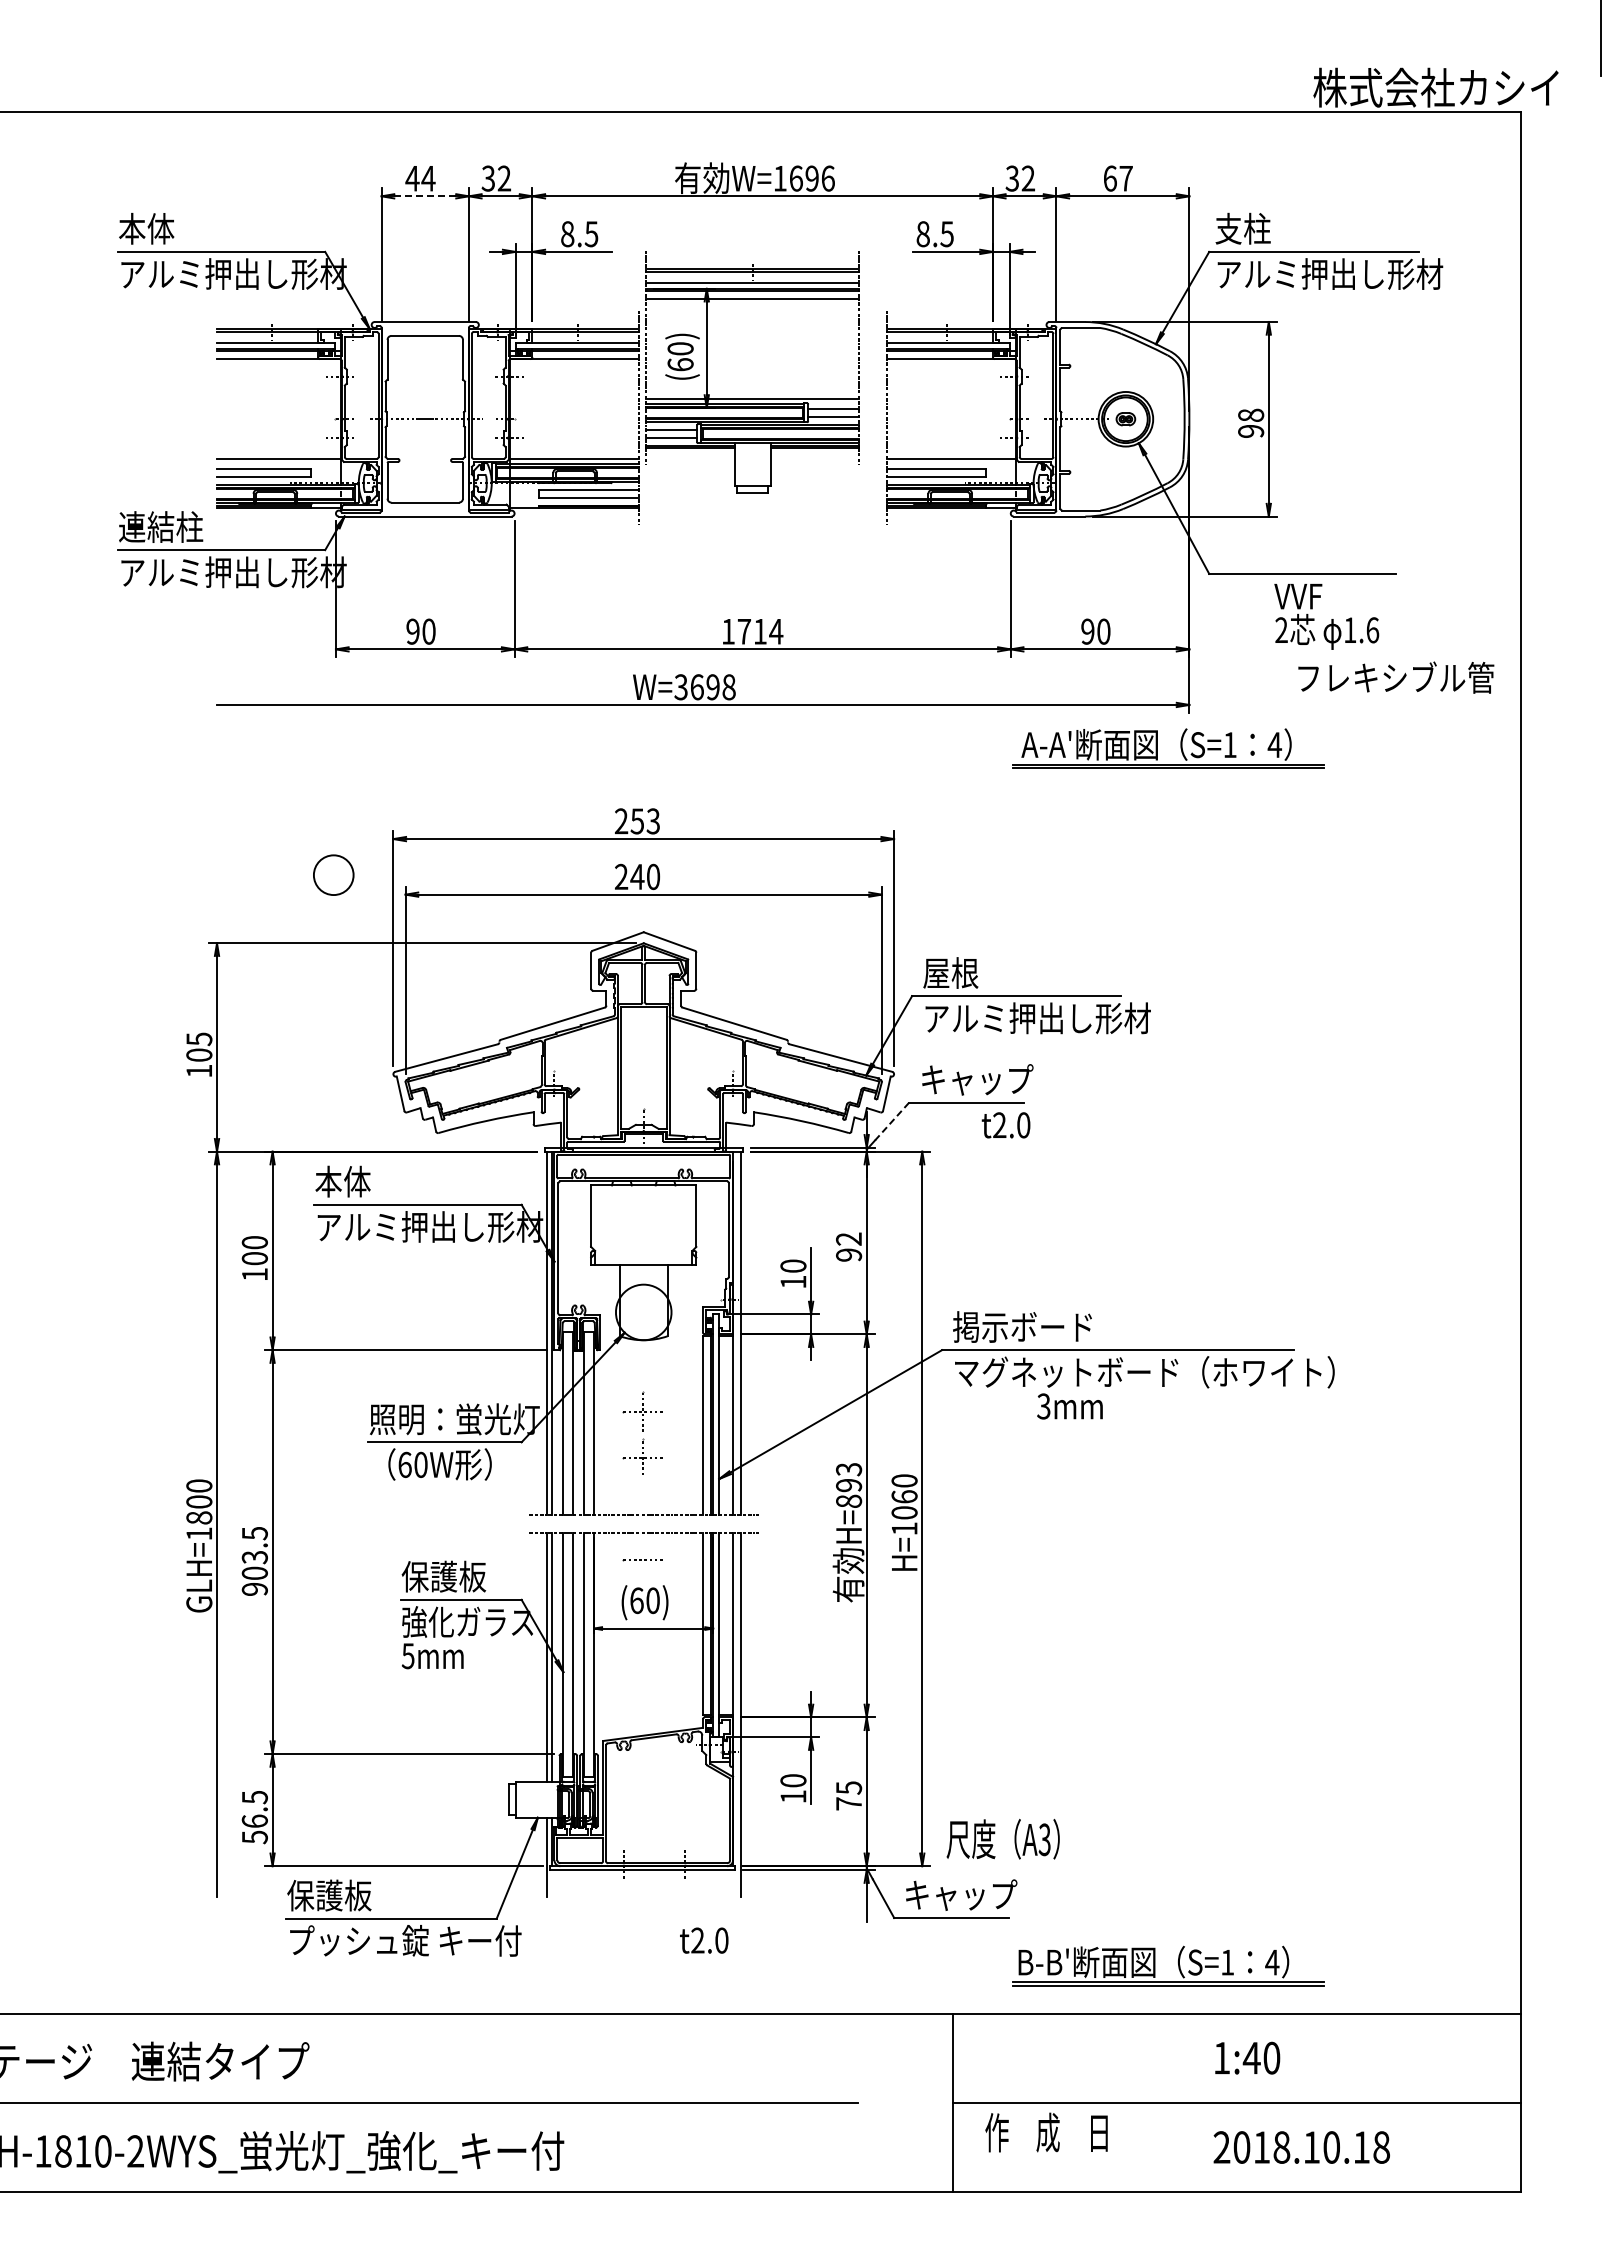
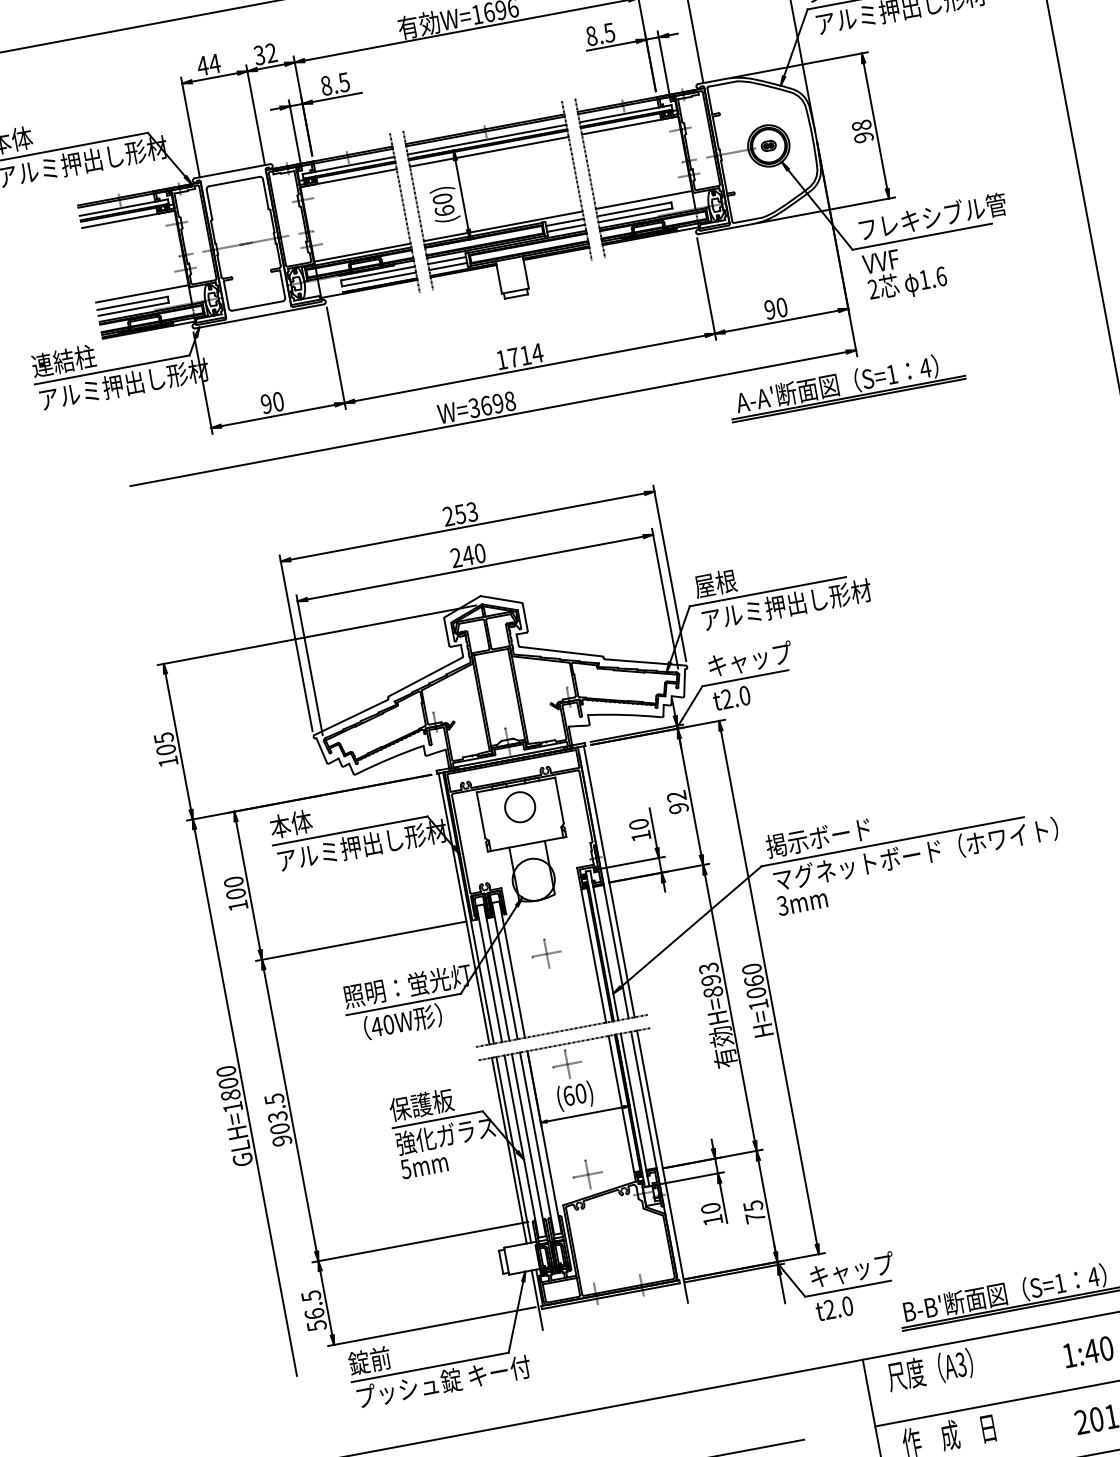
line: (425, 196) -> (215, 77), dashed -> solid
part: (752, 398) -> (503, 225), moved
text: (1326, 616) -> (905, 272), moved
text: (1396, 677) -> (933, 216), moved
circle: (333, 874) -> (519, 806), moved
line: (891, 1121) -> (691, 702), dashed -> solid
text: (1005, 1125) -> (731, 698), moved
text: (1069, 1406) -> (801, 902), moved
part: (642, 1456) -> (587, 1173), moved
text: (404, 1464) -> (376, 1026), 60W -> 40W
line: (642, 1559) -> (567, 1064), added
text: (1002, 1839) -> (929, 1370), moved
text: (329, 1895) -> (380, 1358), 保護板 -> 錠前
text: (704, 1940) -> (834, 1308), moved

